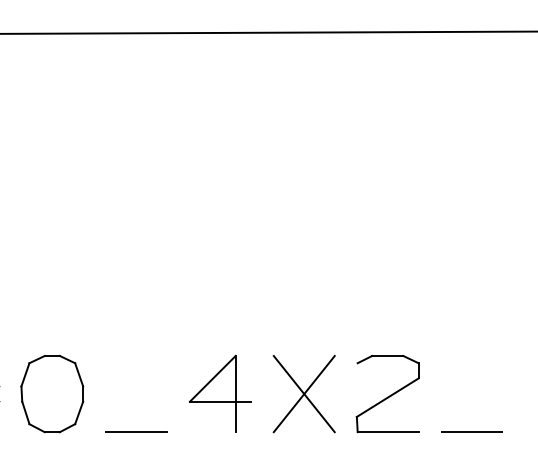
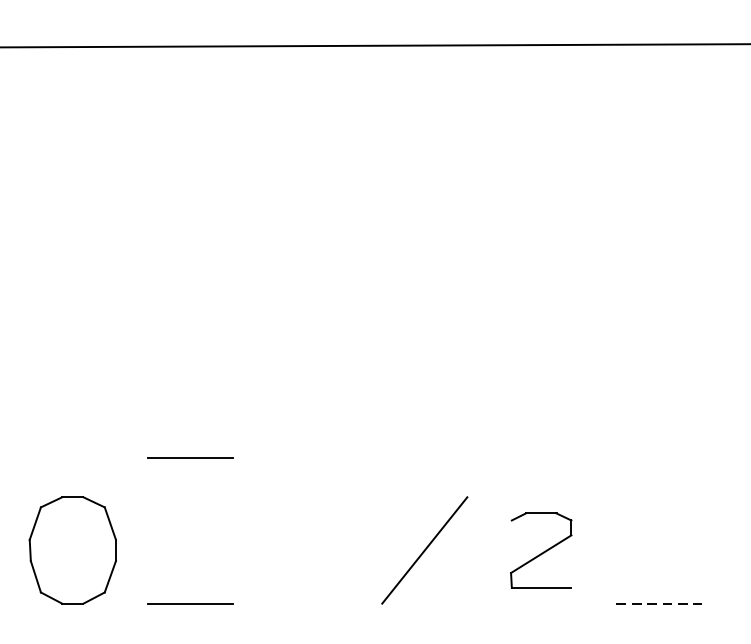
line: (136, 327) -> (190, 457), added
part: (219, 393) -> (306, 549), removed
line: (303, 394) -> (423, 551), removed
part: (387, 394) -> (541, 551), size x0.7
line: (472, 432) -> (659, 604), solid -> dashed

